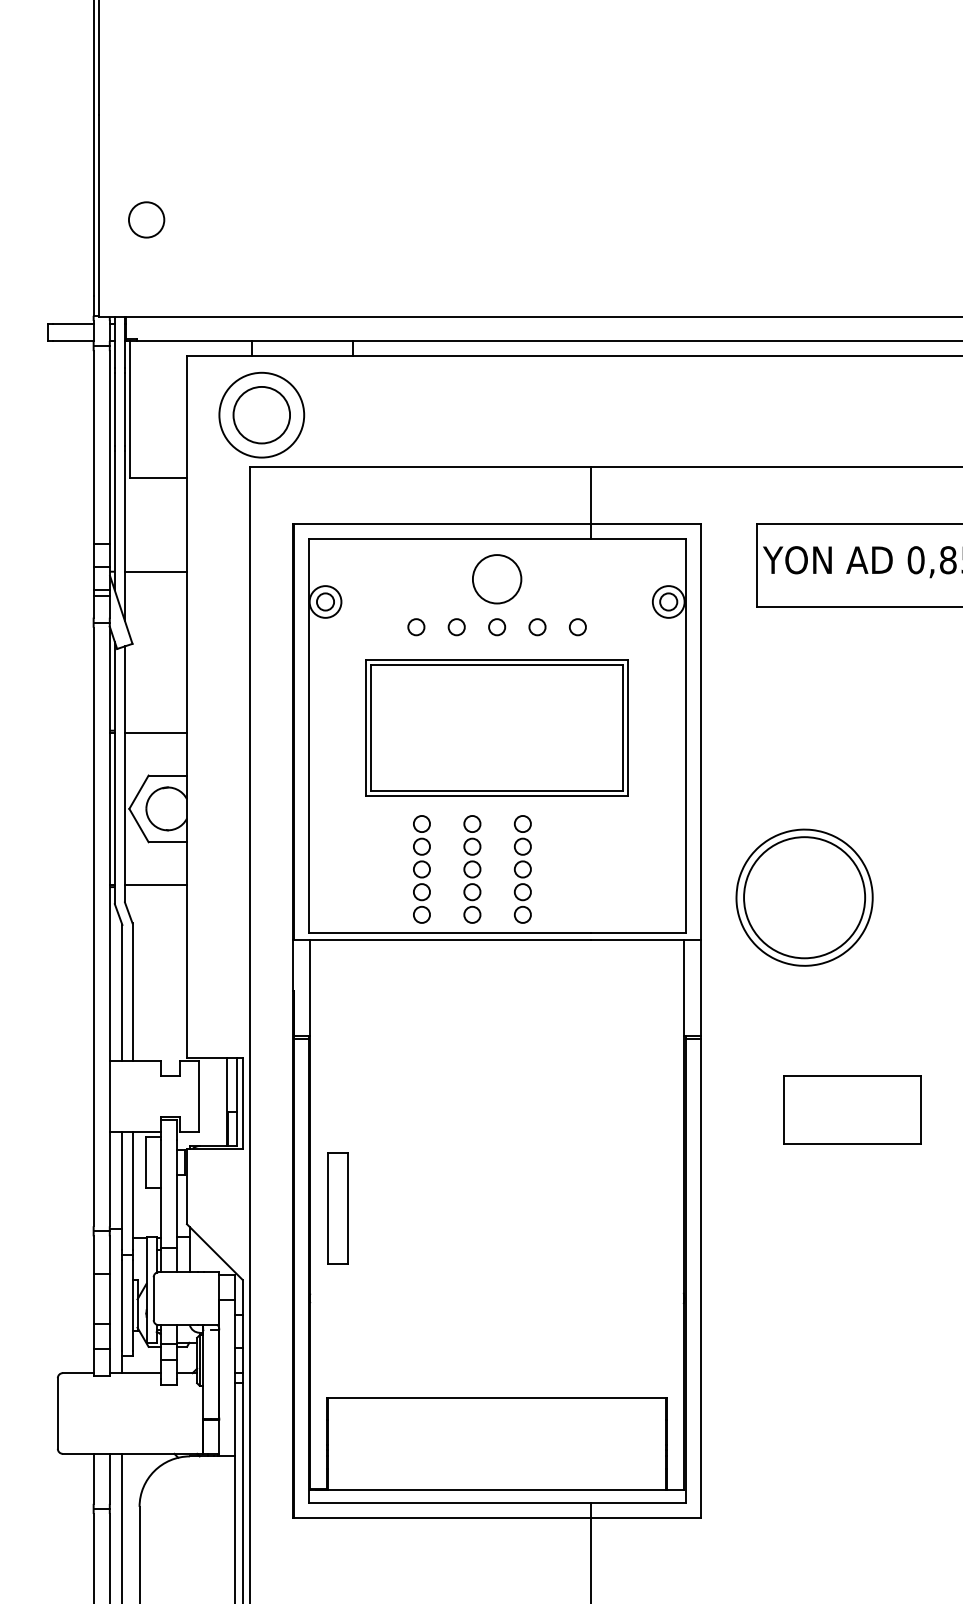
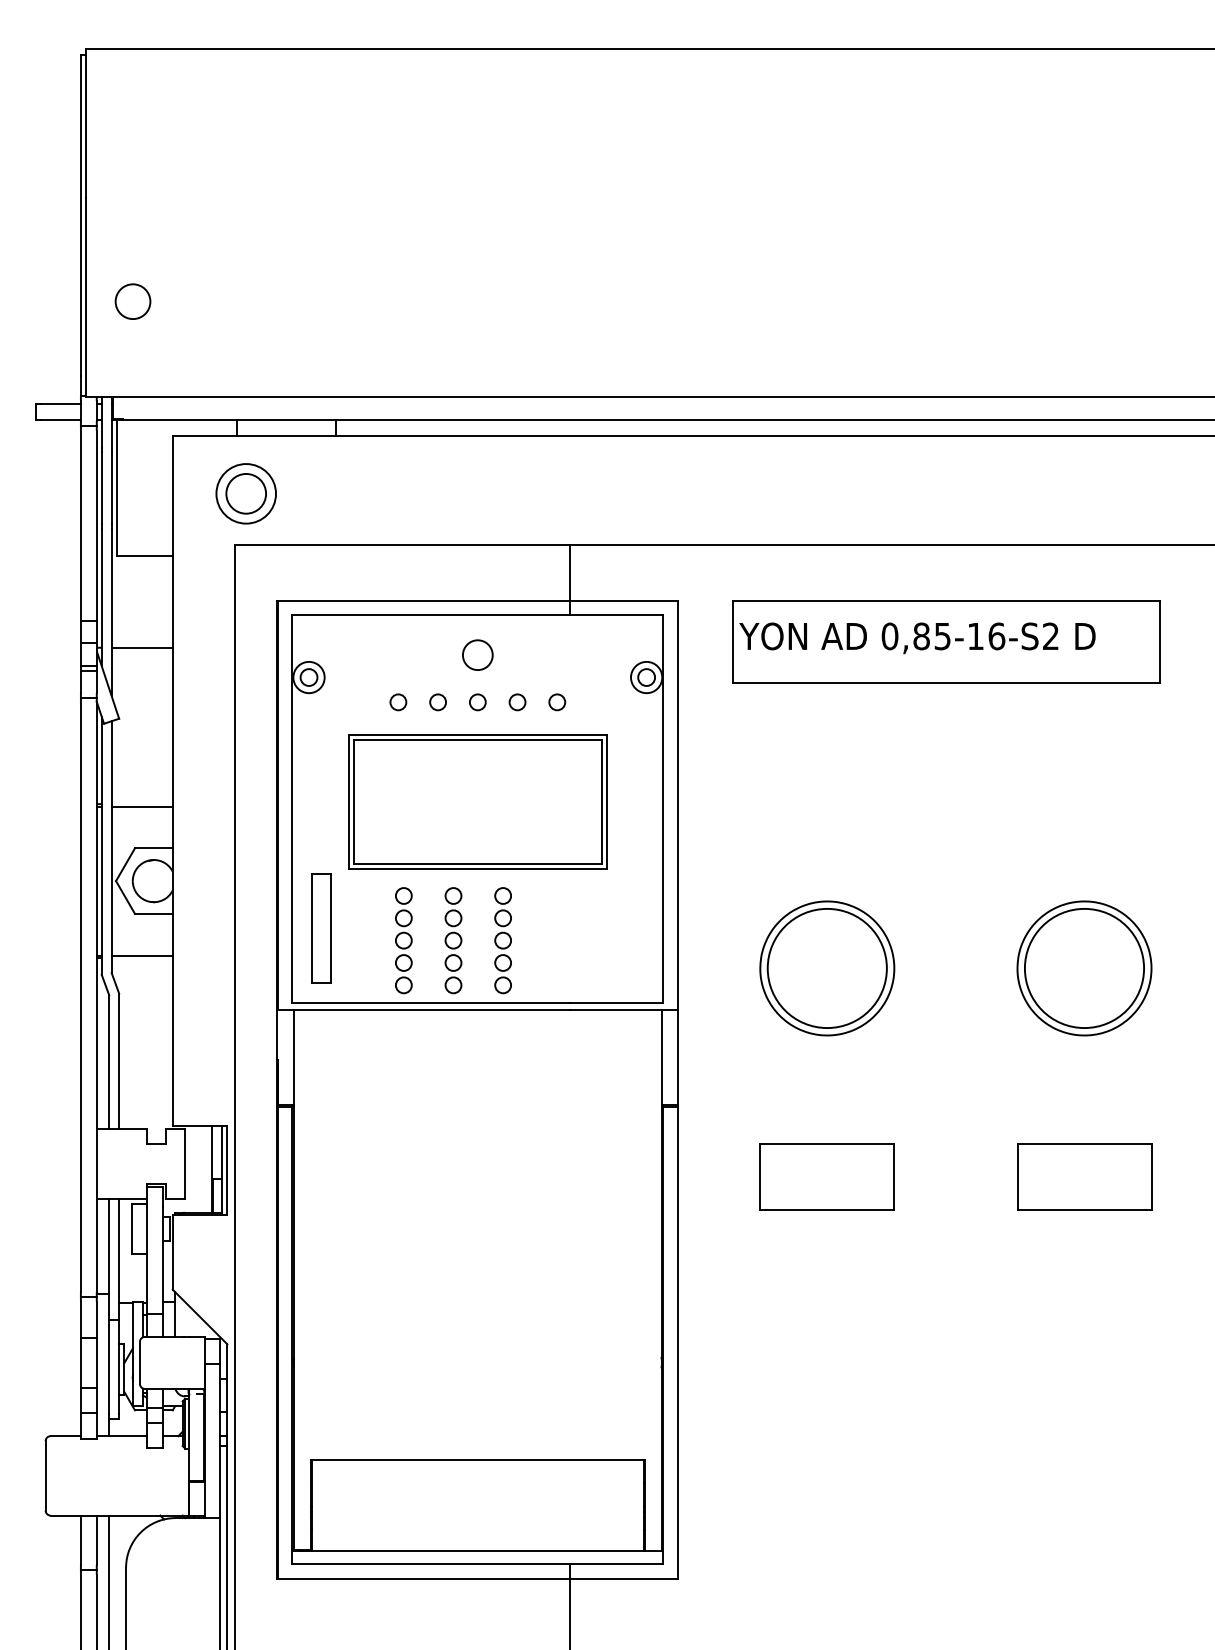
part: (260, 414) -> (245, 493), size x0.71
circle: (496, 579) -> (477, 655), size x0.62
part: (804, 897) -> (827, 968), moved
part: (338, 1208) -> (321, 928), moved

